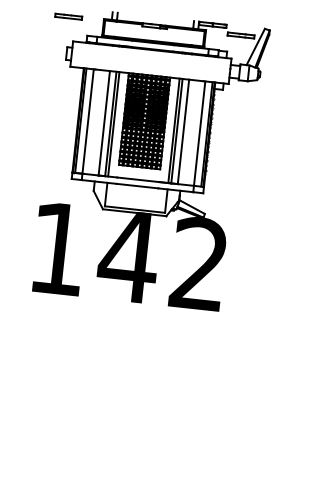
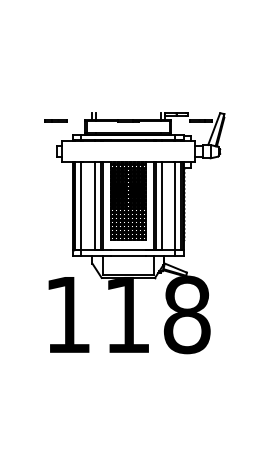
text: (163, 259) -> (156, 314), 142 -> 118

